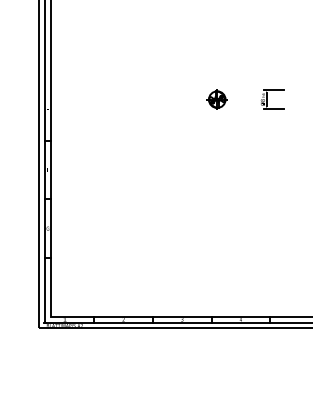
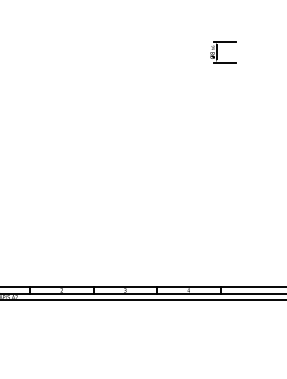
part: (216, 99) -> (162, 52), removed

